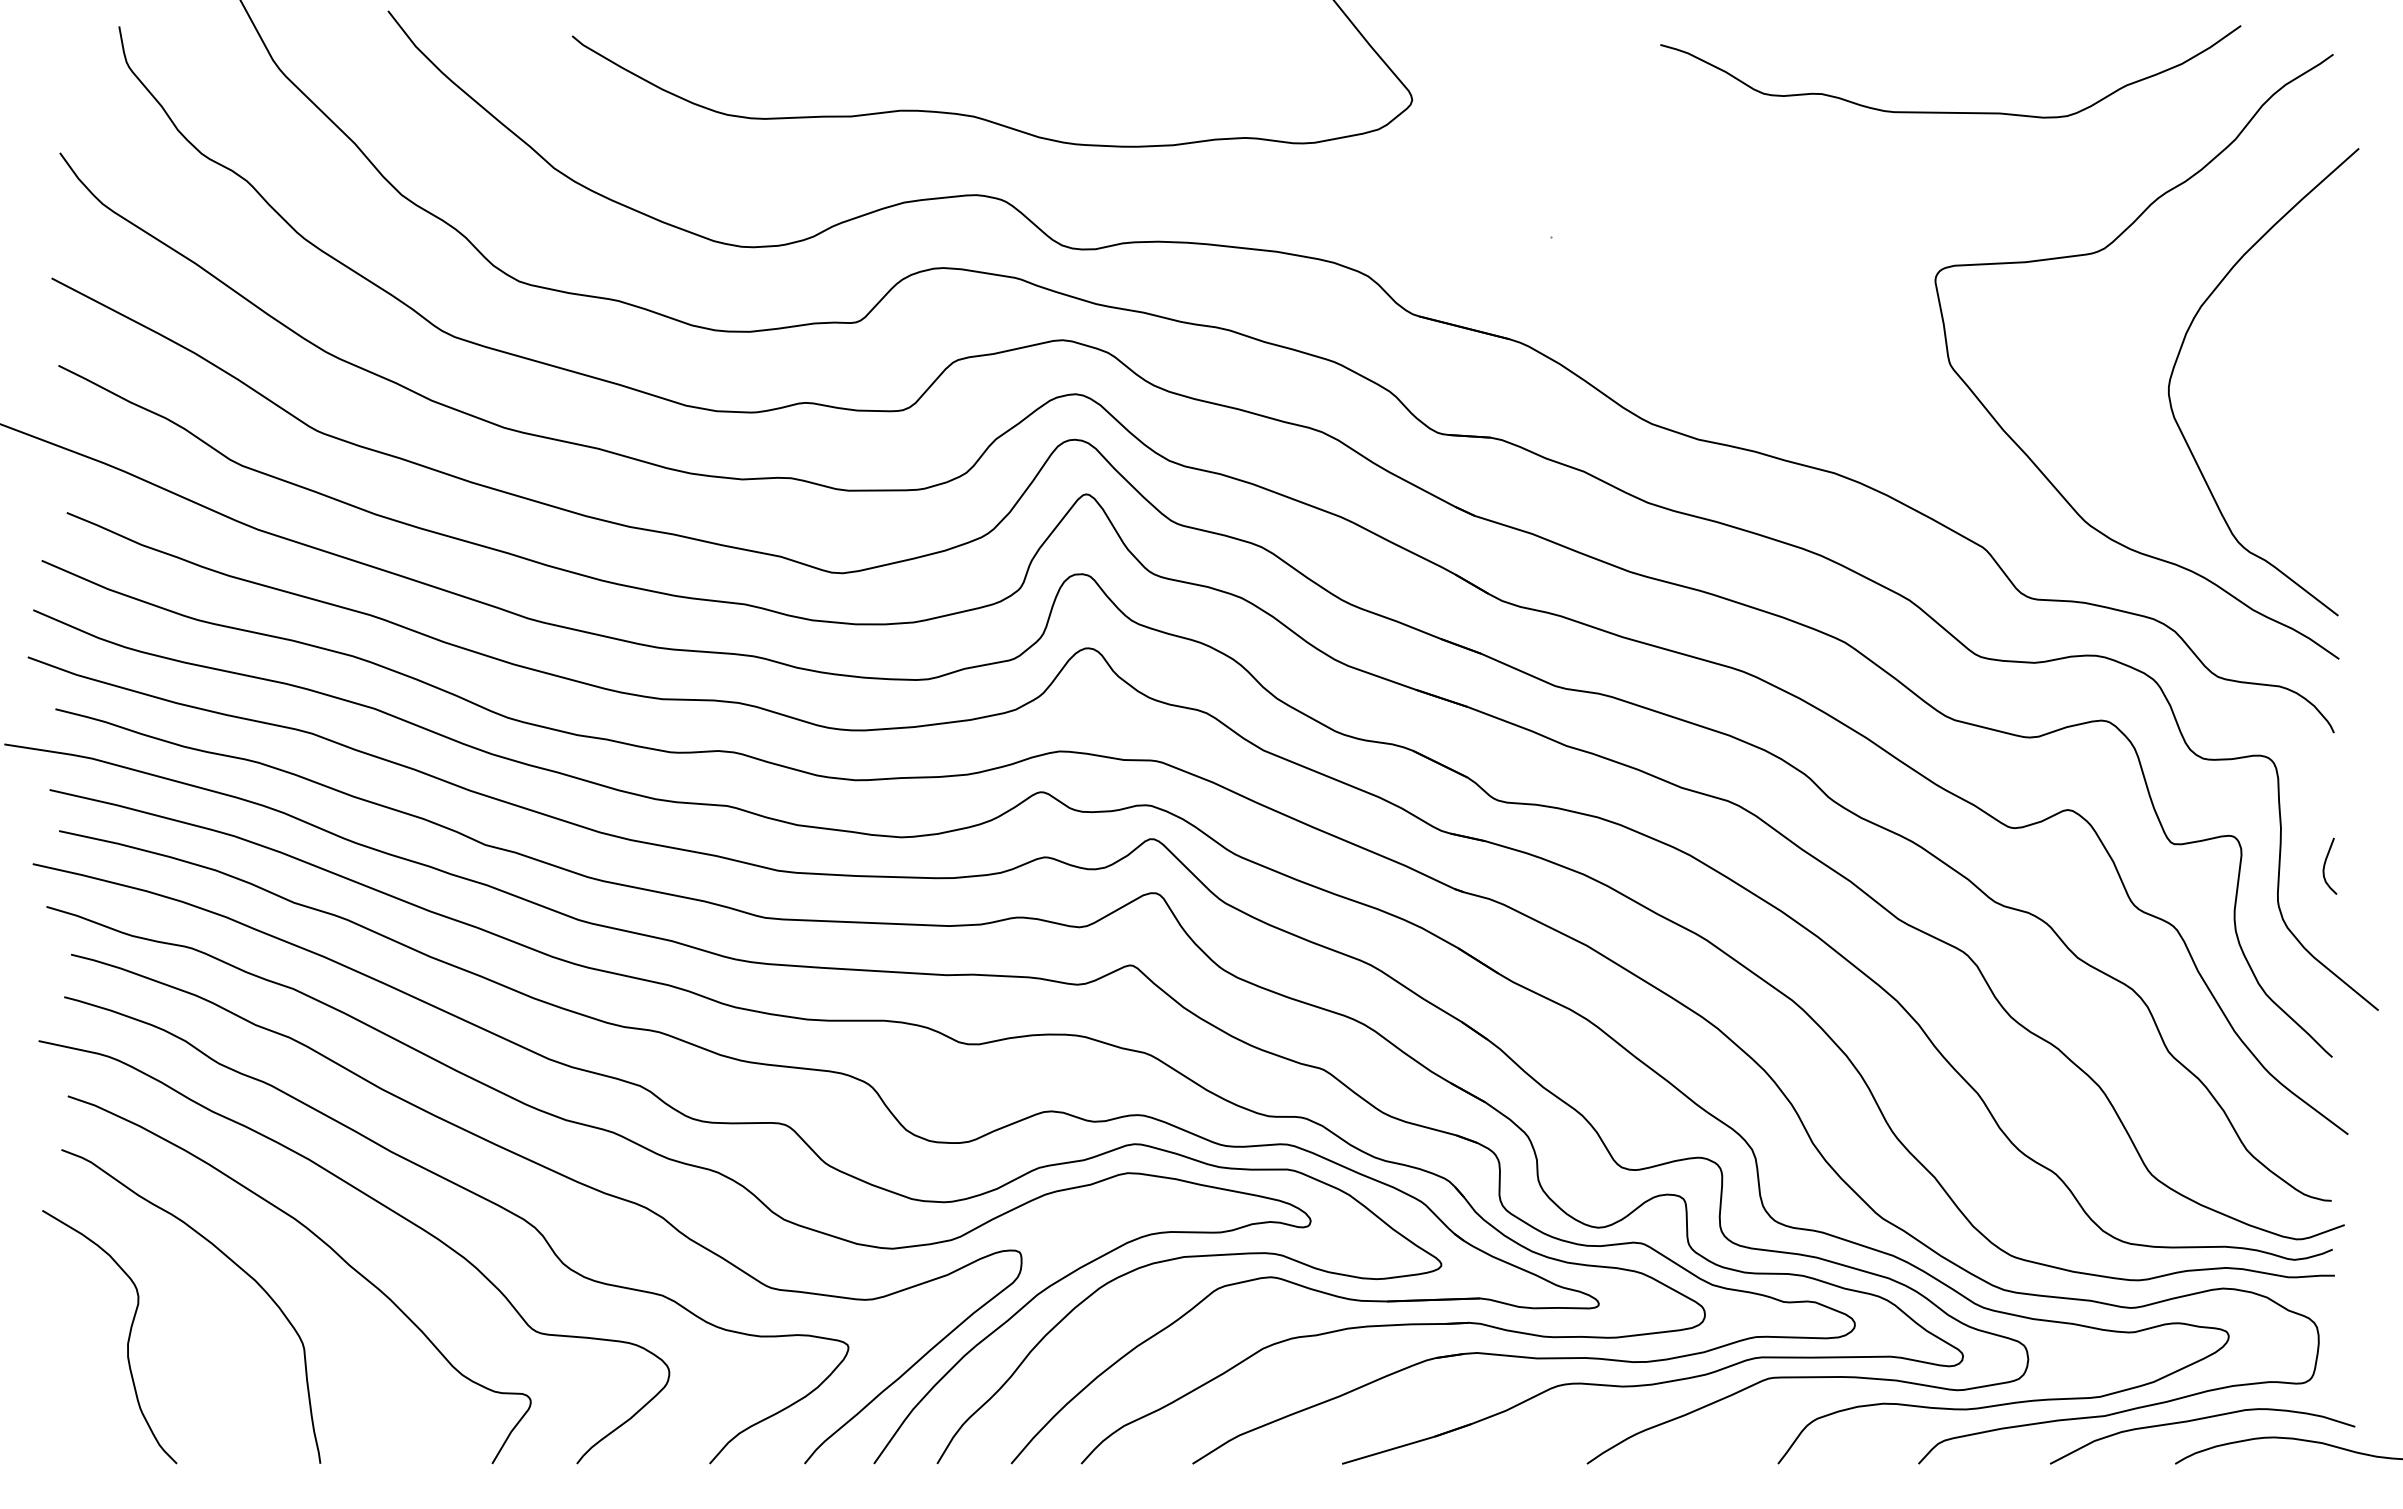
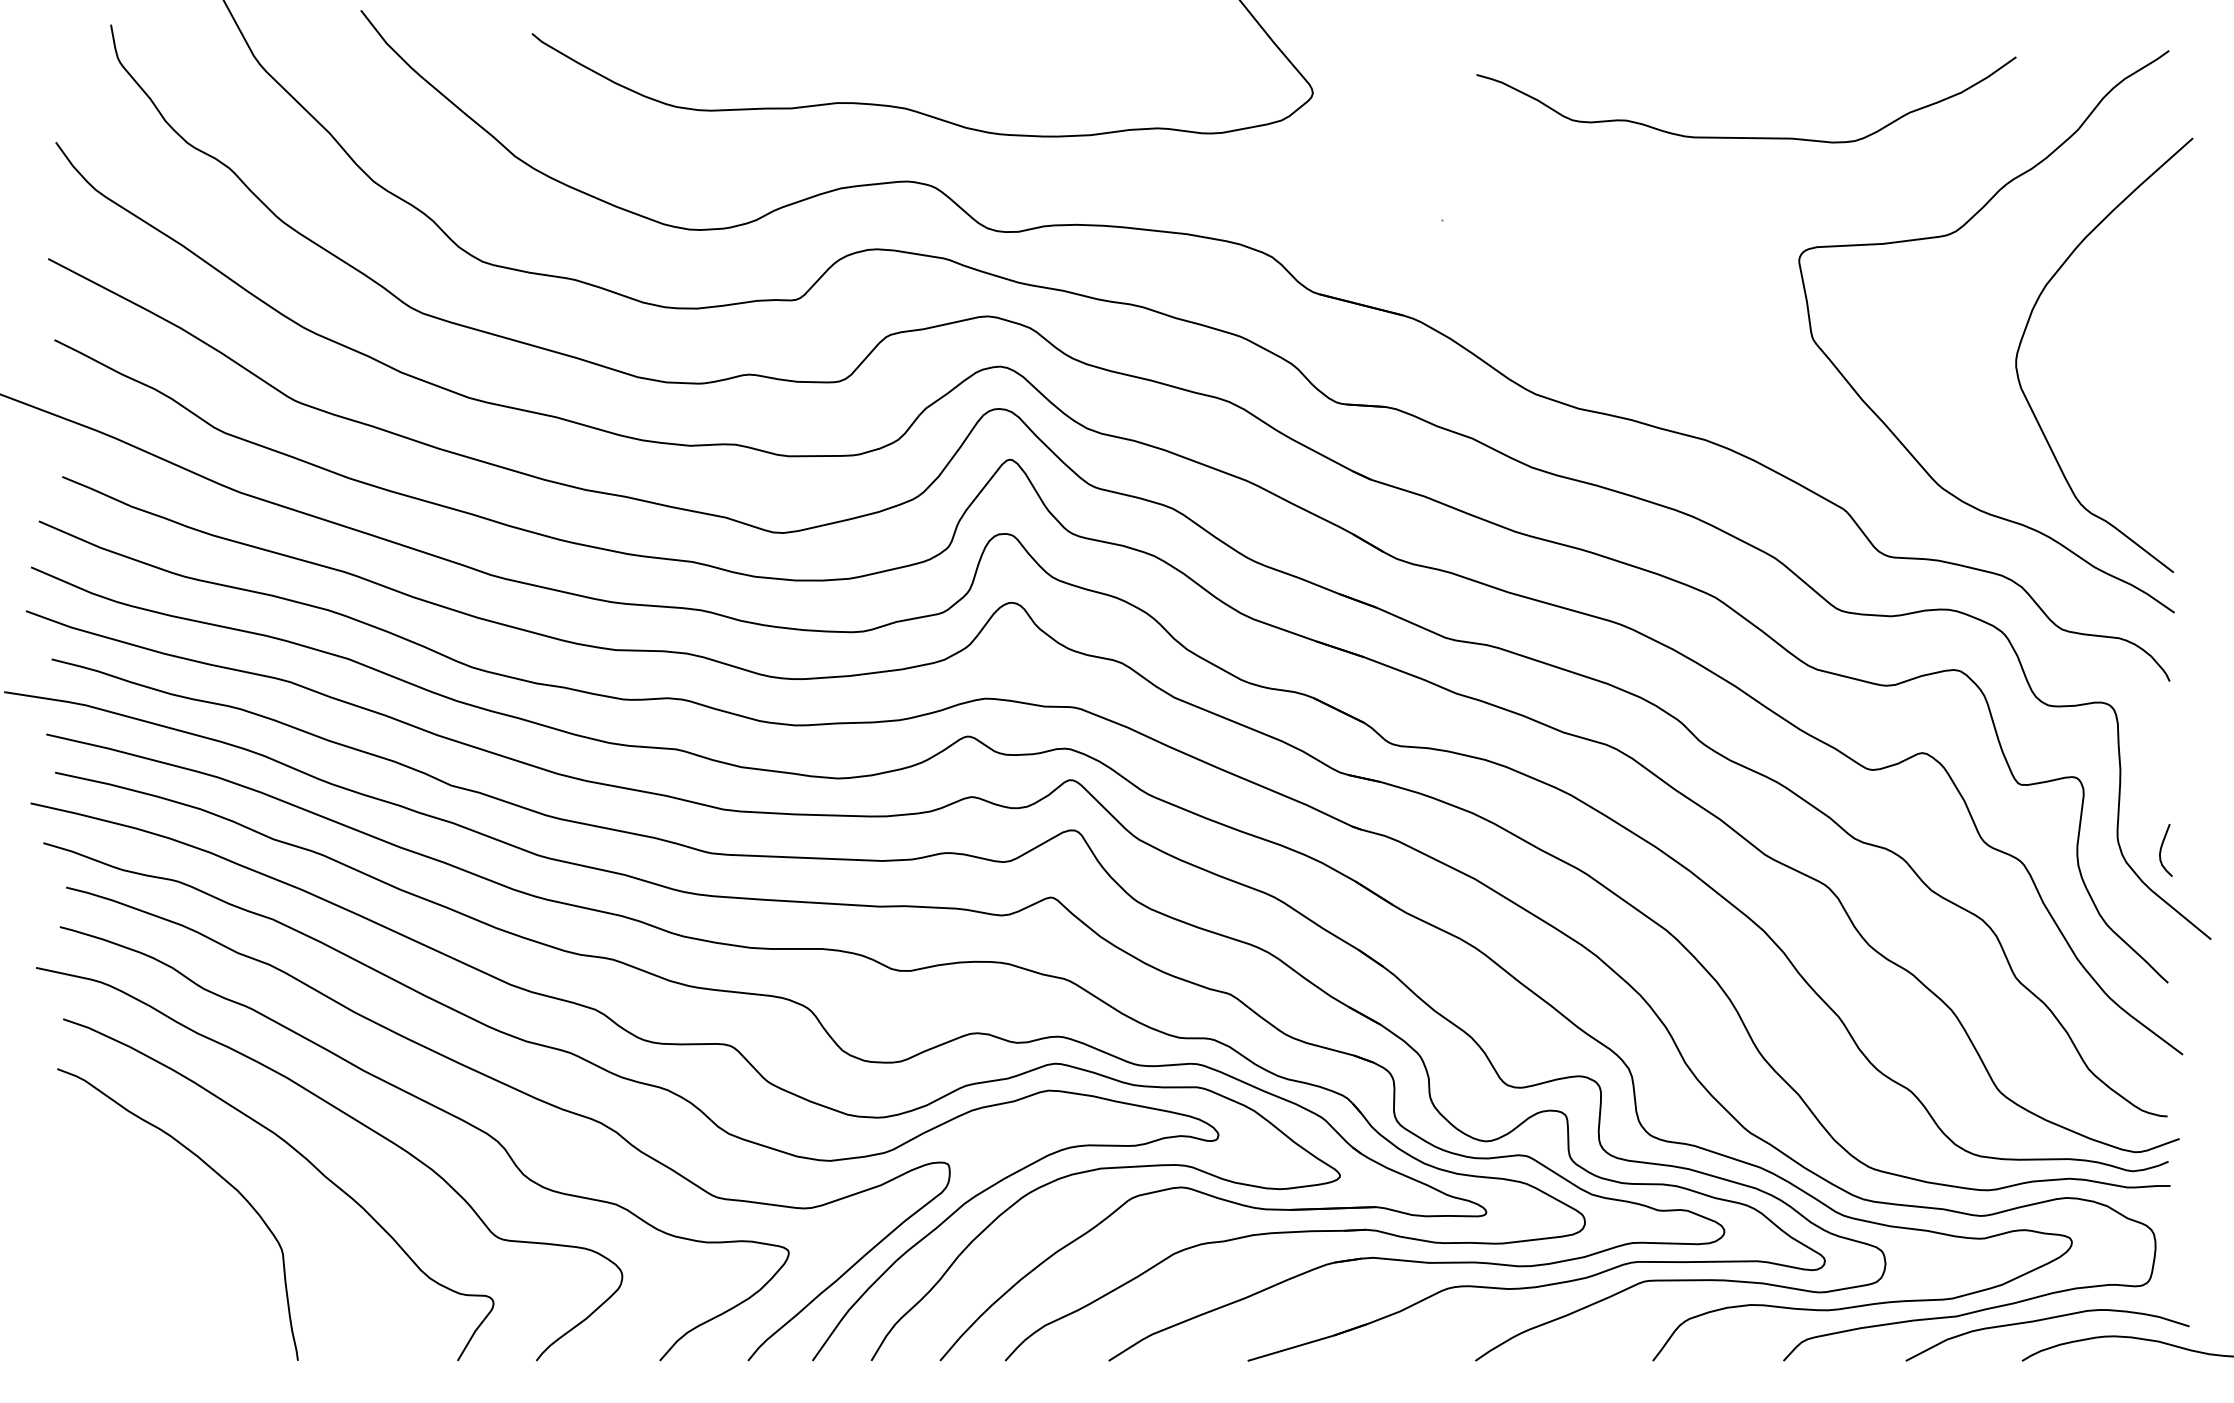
curve: (1950, 112) -> (1746, 137), moved
curve: (2325, 866) -> (2161, 850), moved
curve: (127, 1340) -> (118, 1246), removed

